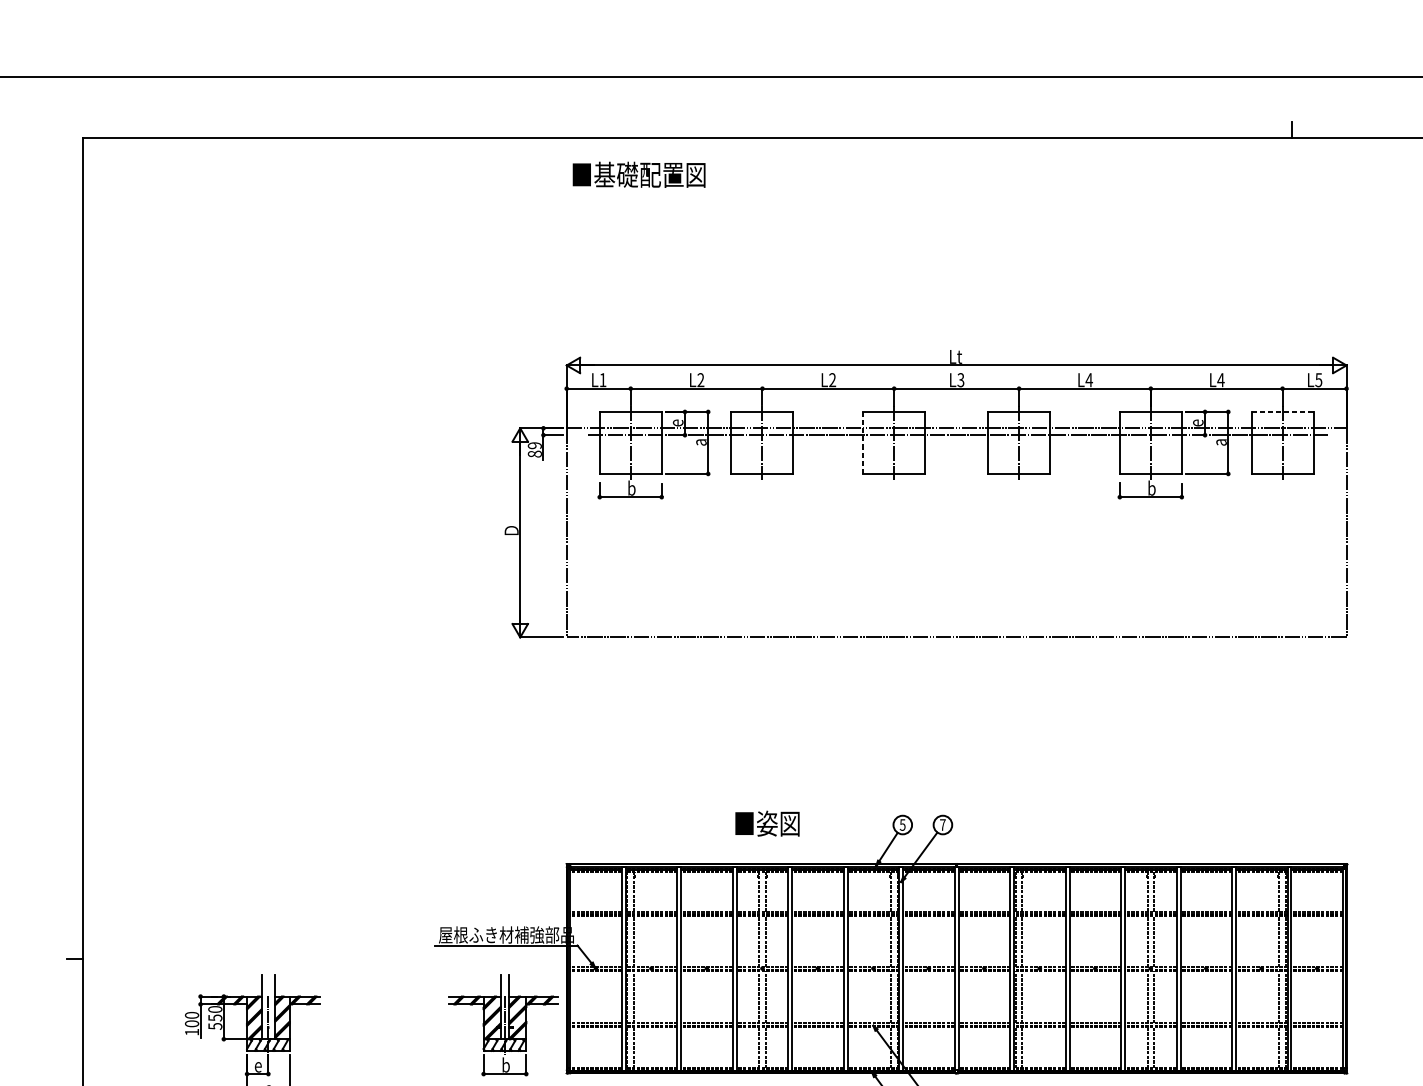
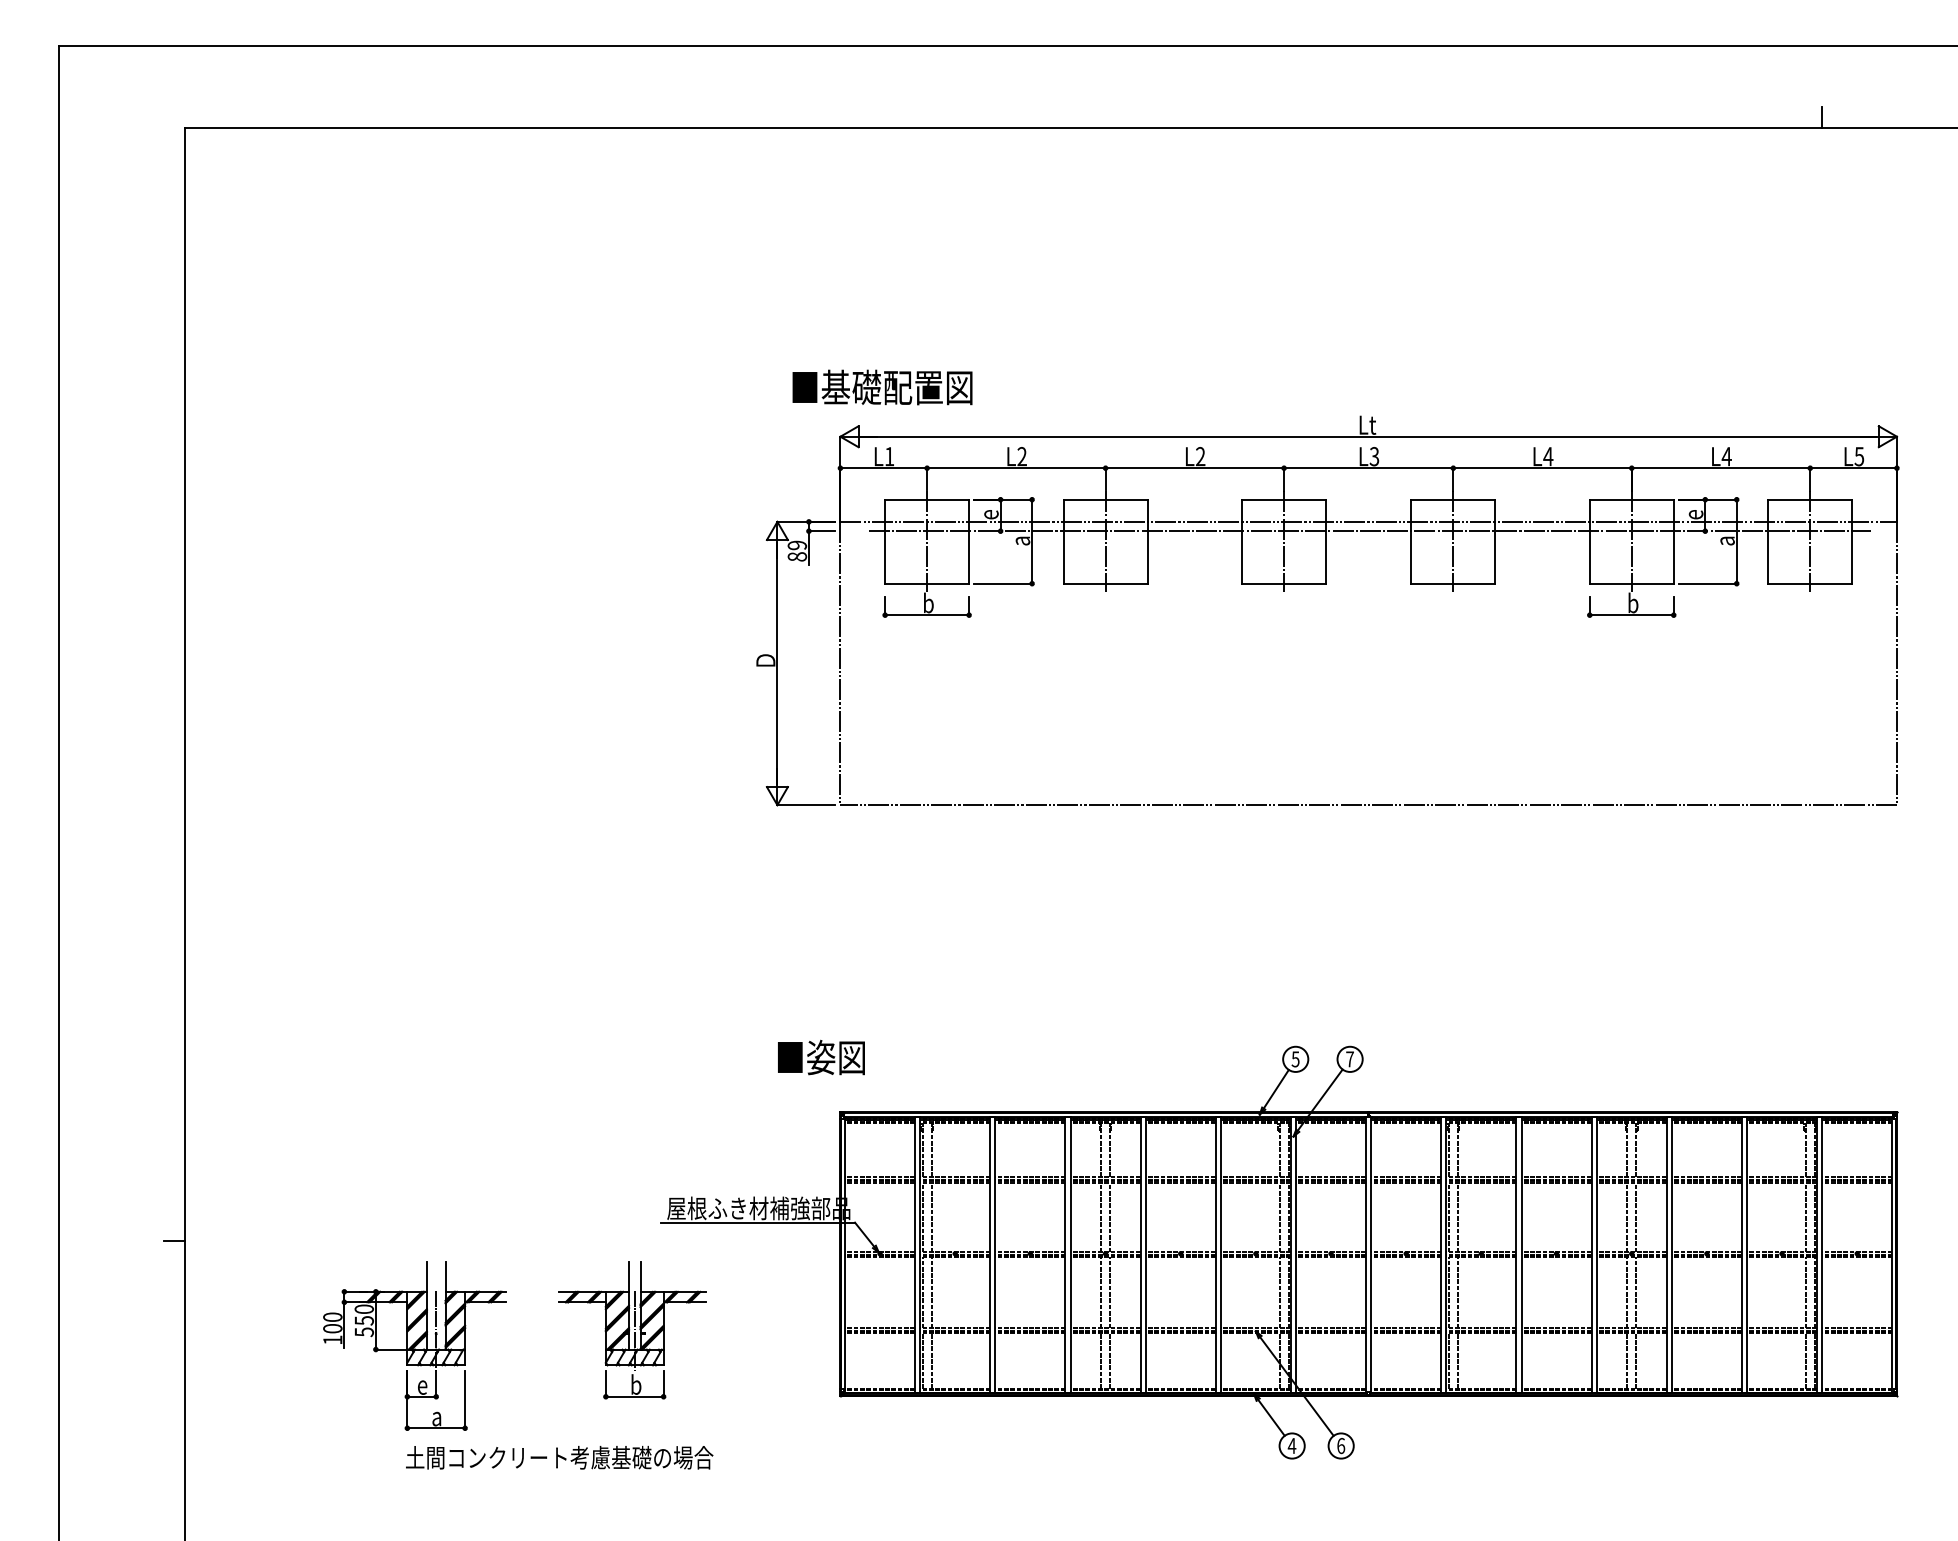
text: (639, 174) -> (882, 387), moved
line: (1282, 411) -> (1810, 499), dashed -> solid
line: (863, 442) -> (1242, 541), dashed -> solid
text: (767, 823) -> (821, 1057), moved
part: (503, 1025) -> (632, 1330), moved

